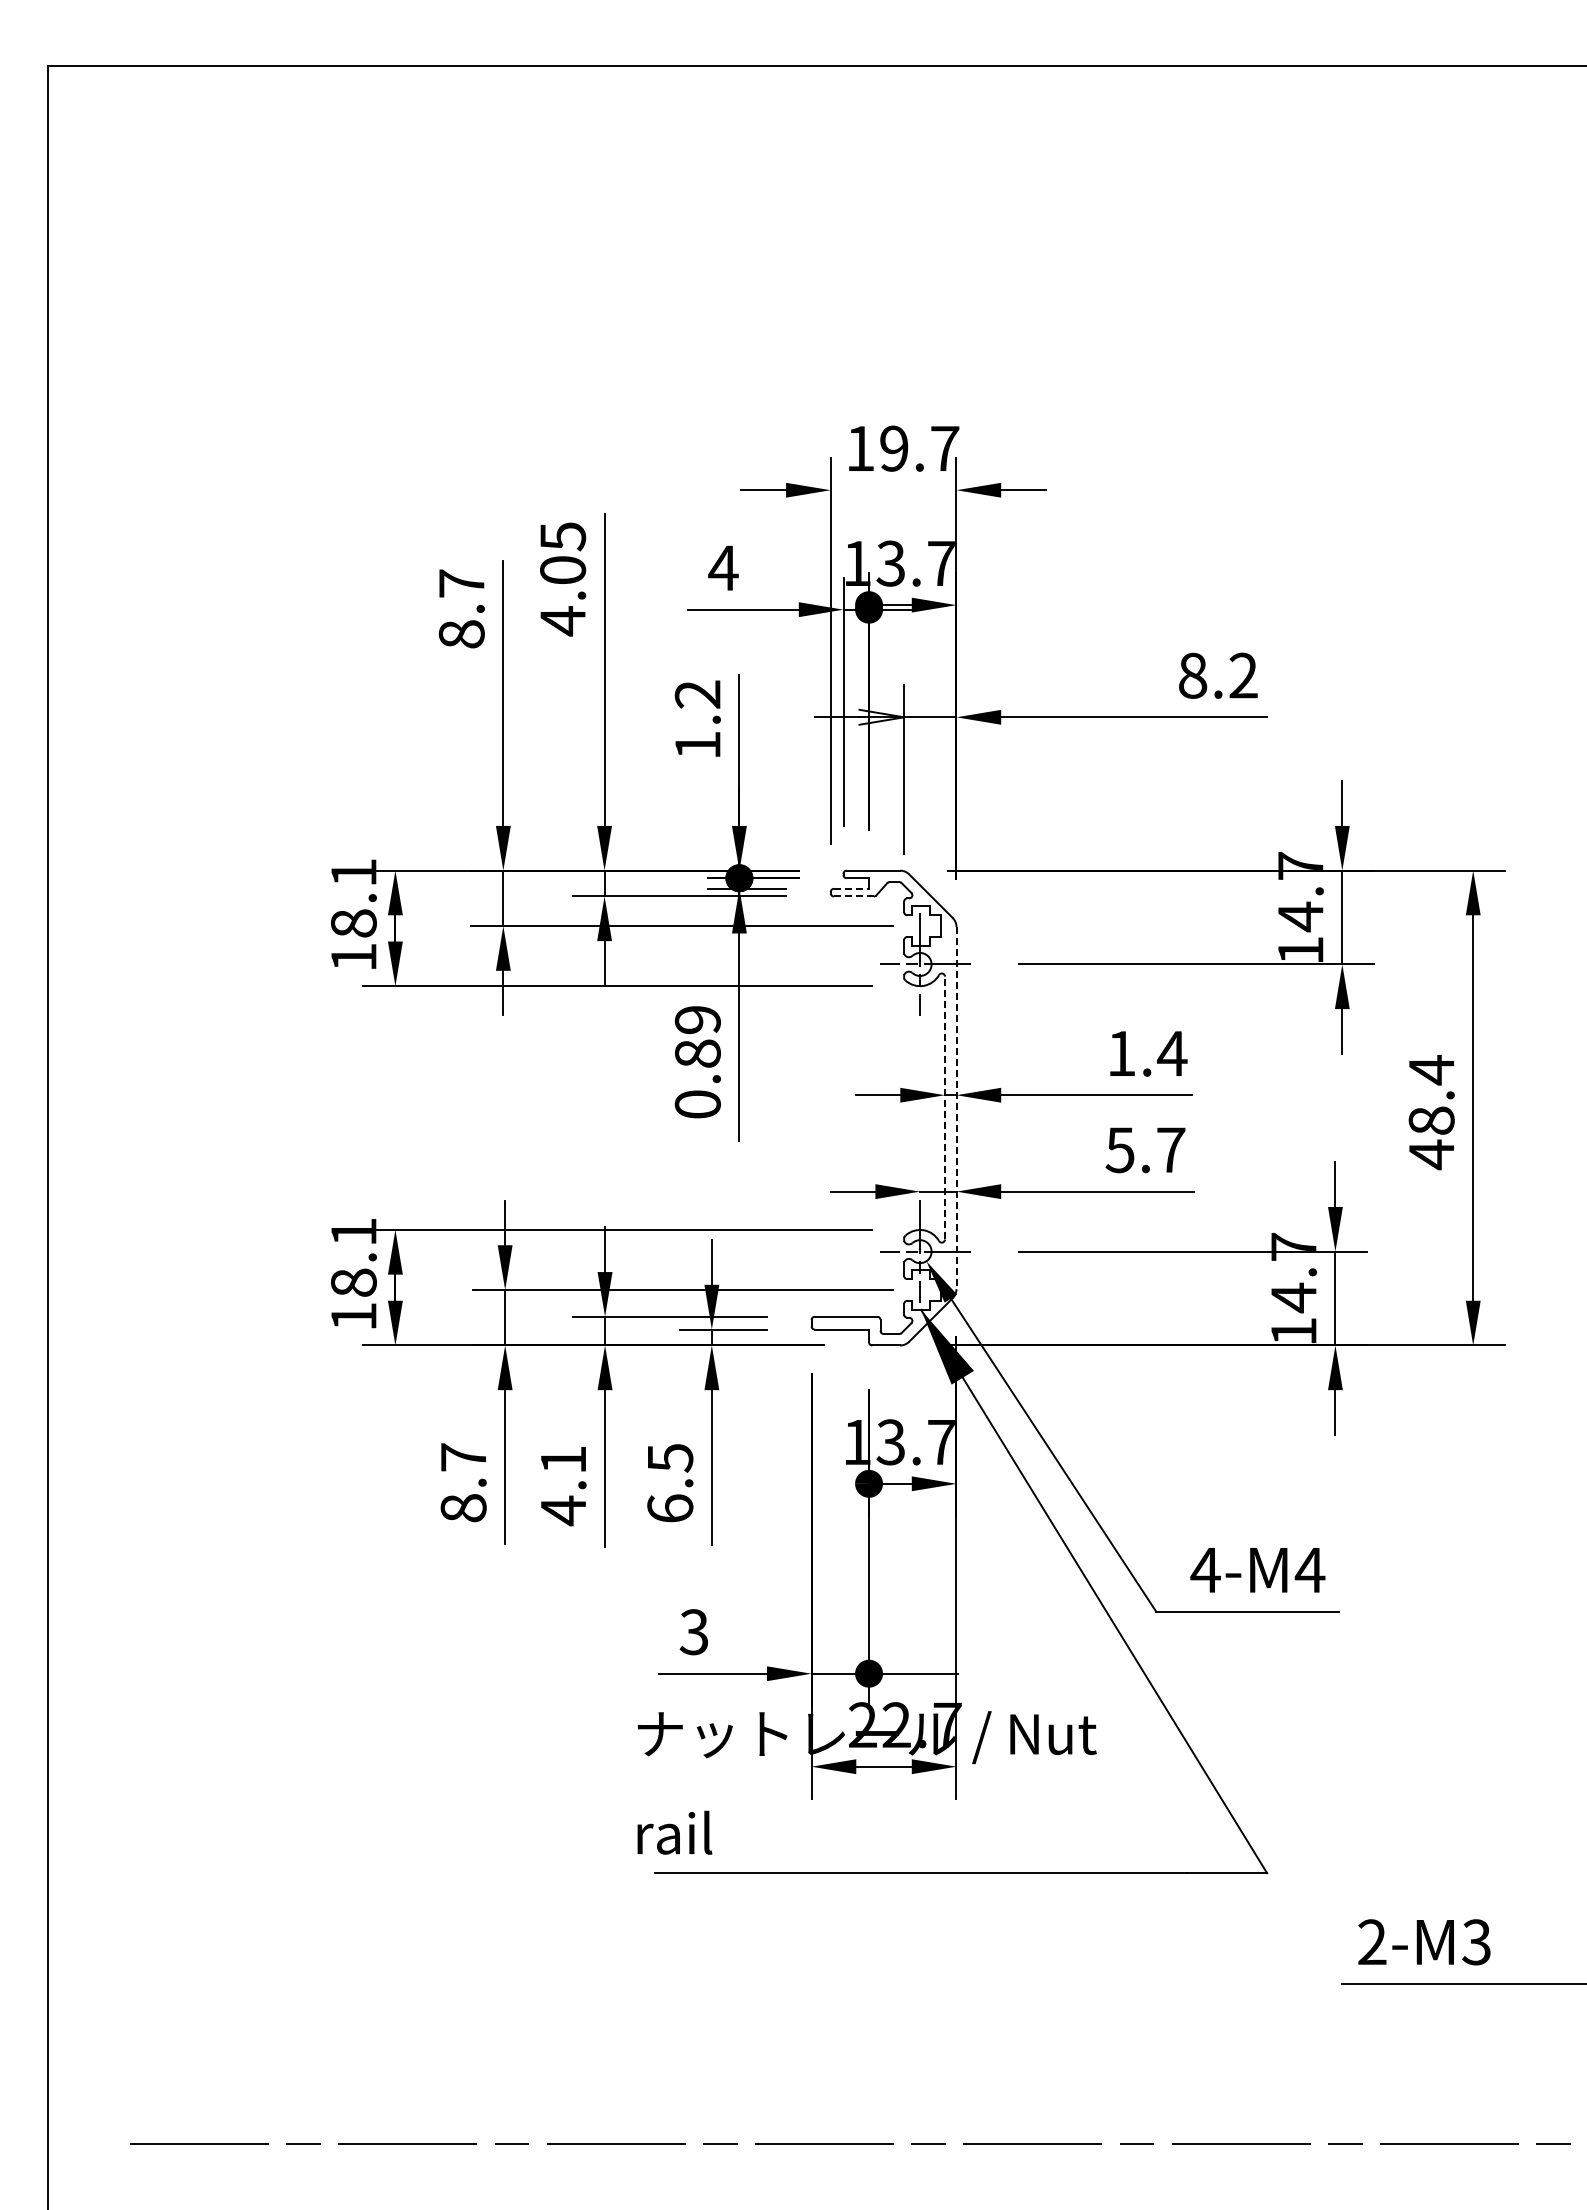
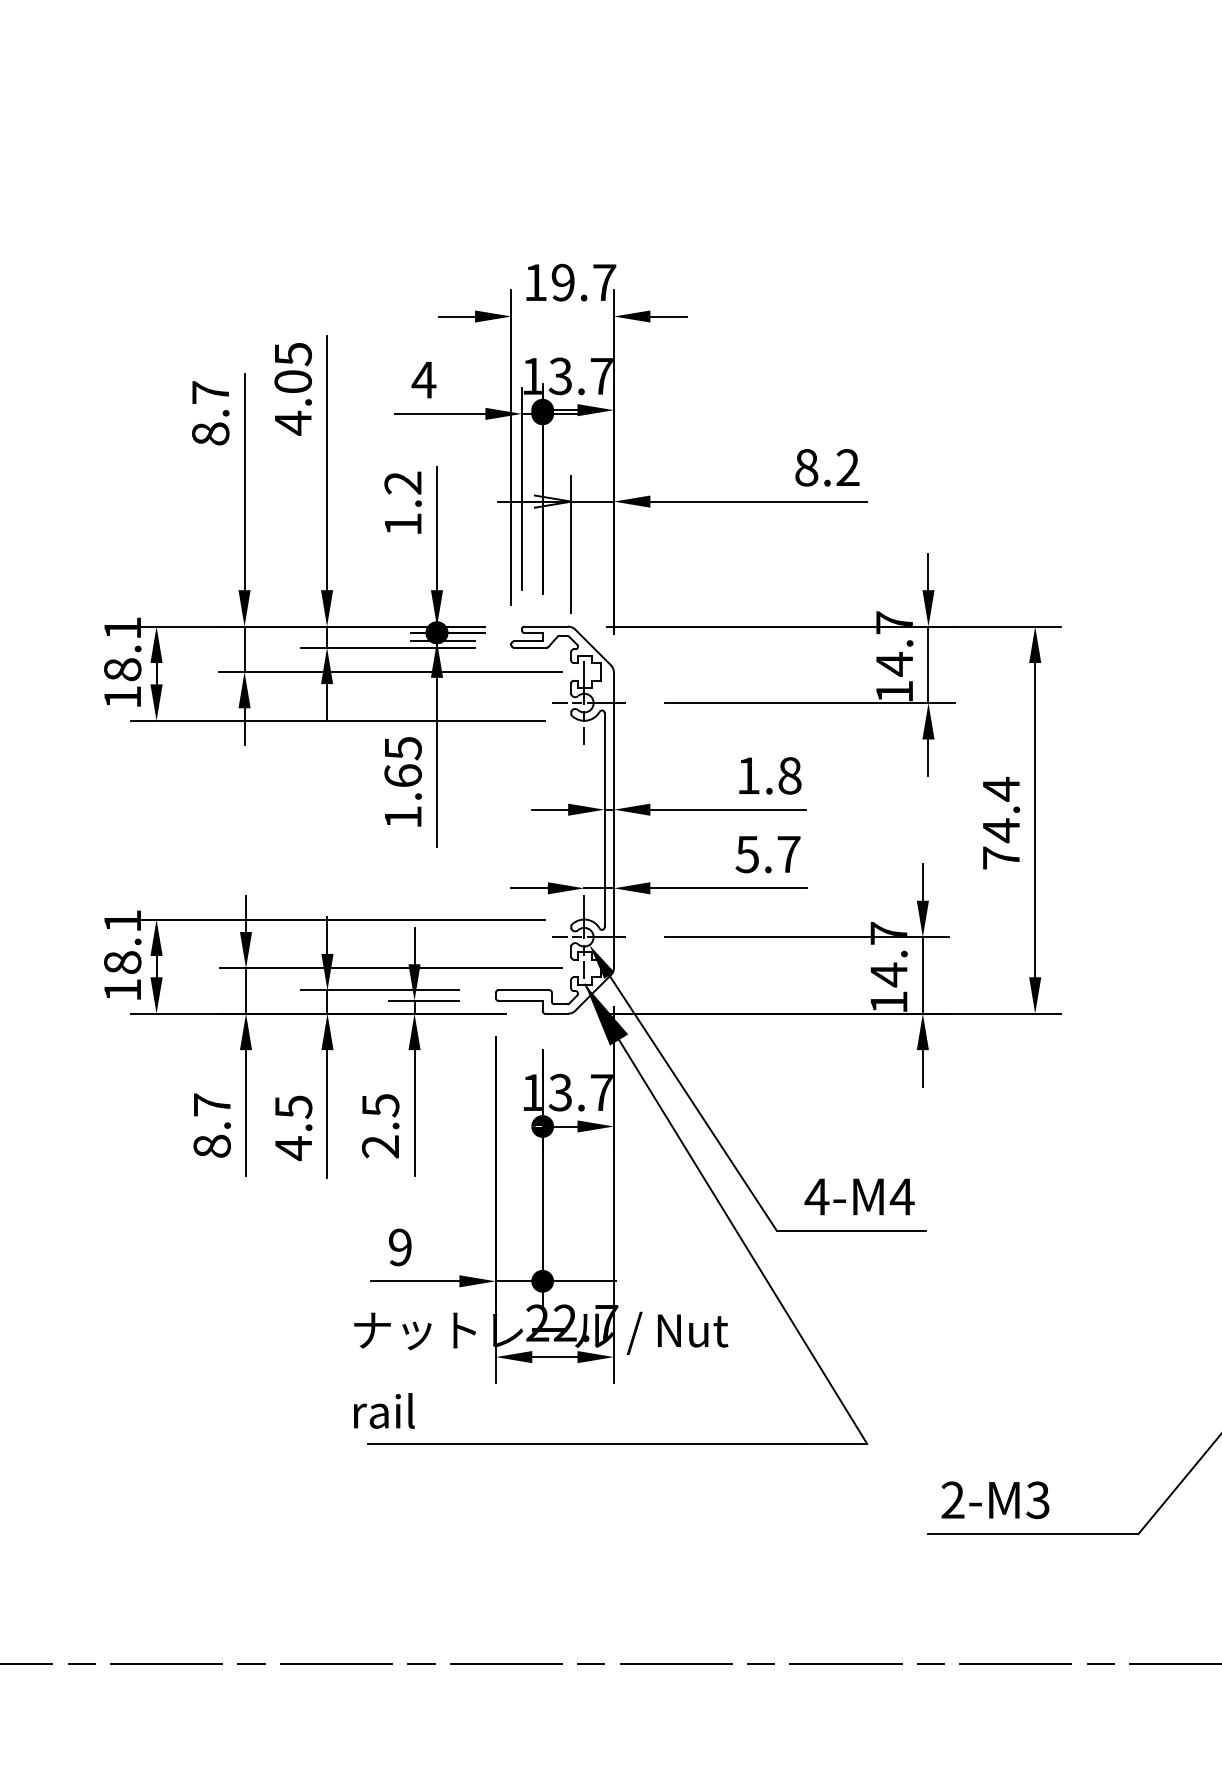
line: (851, 888) -> (528, 641), dashed -> solid
line: (853, 896) -> (530, 647), dashed -> solid
text: (1172, 1053) -> (790, 775), 1.4 -> 1.8
text: (697, 1062) -> (402, 783), 0.89 -> 1.65
line: (945, 1107) -> (605, 819), dashed -> solid
line: (956, 1108) -> (613, 820), dashed -> solid
text: (1431, 1137) -> (1001, 844), 48.4 -> 74.4
text: (563, 1460) -> (293, 1107), 4.1 -> 4.5
text: (670, 1508) -> (380, 1146), 6.5 -> 2.5
text: (693, 1632) -> (399, 1247), 3 -> 9

